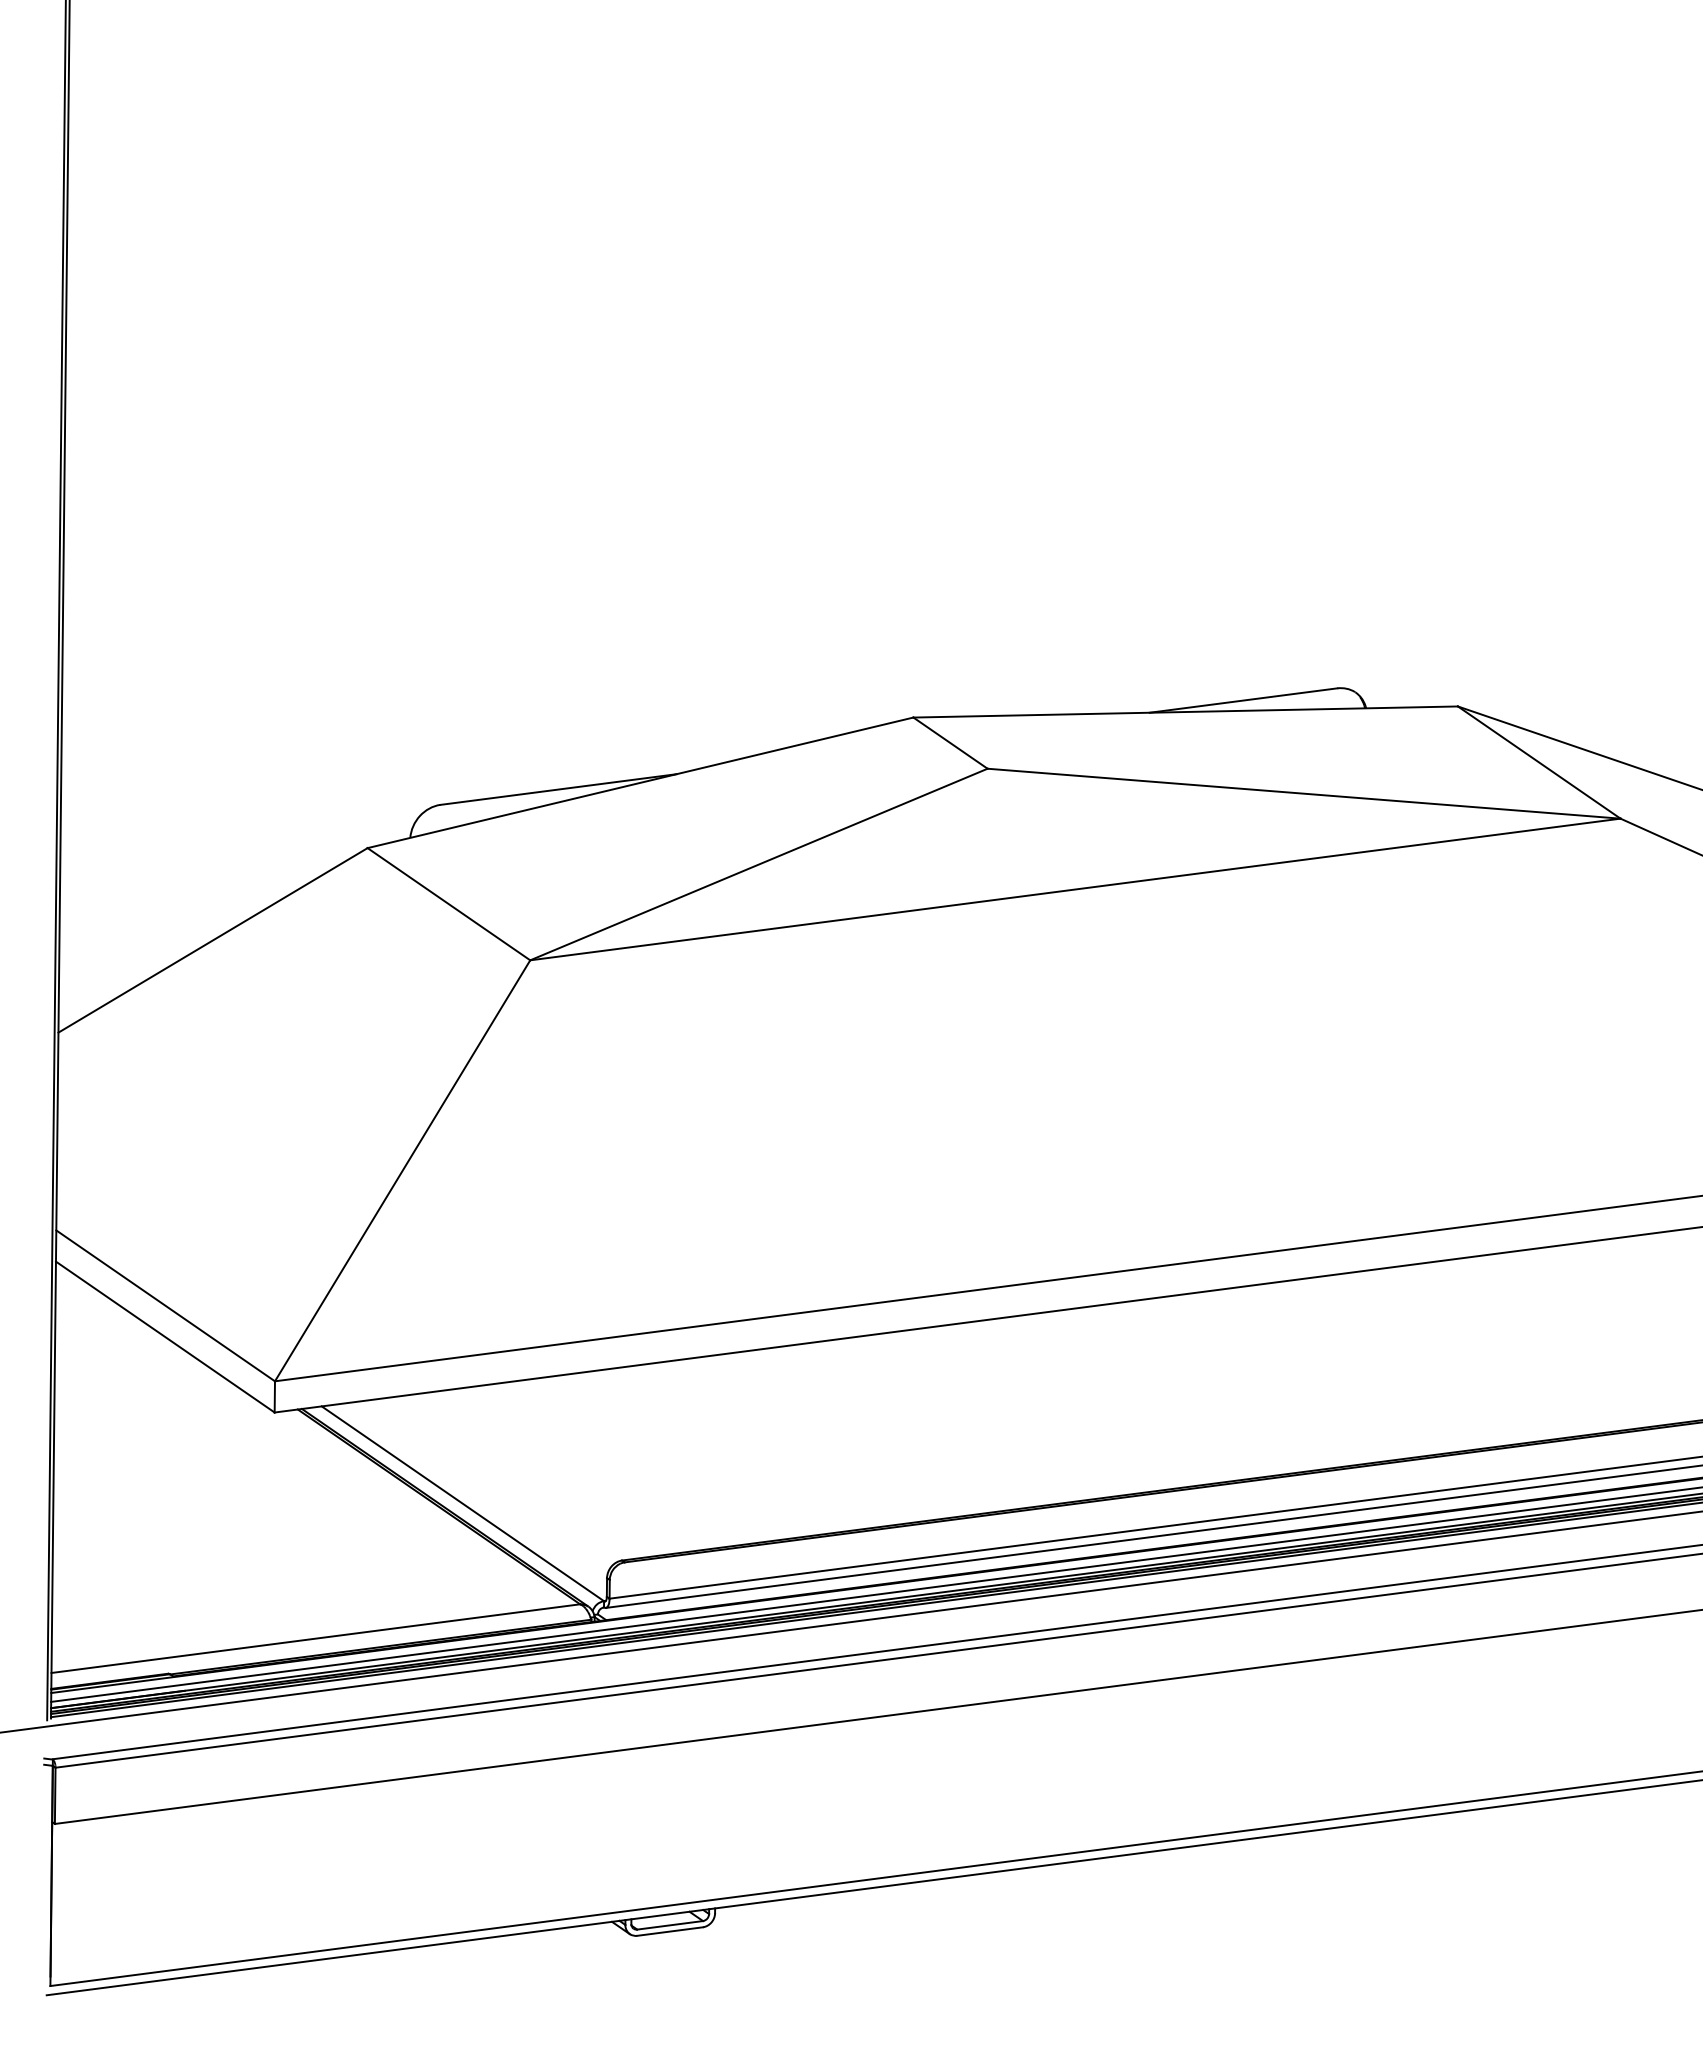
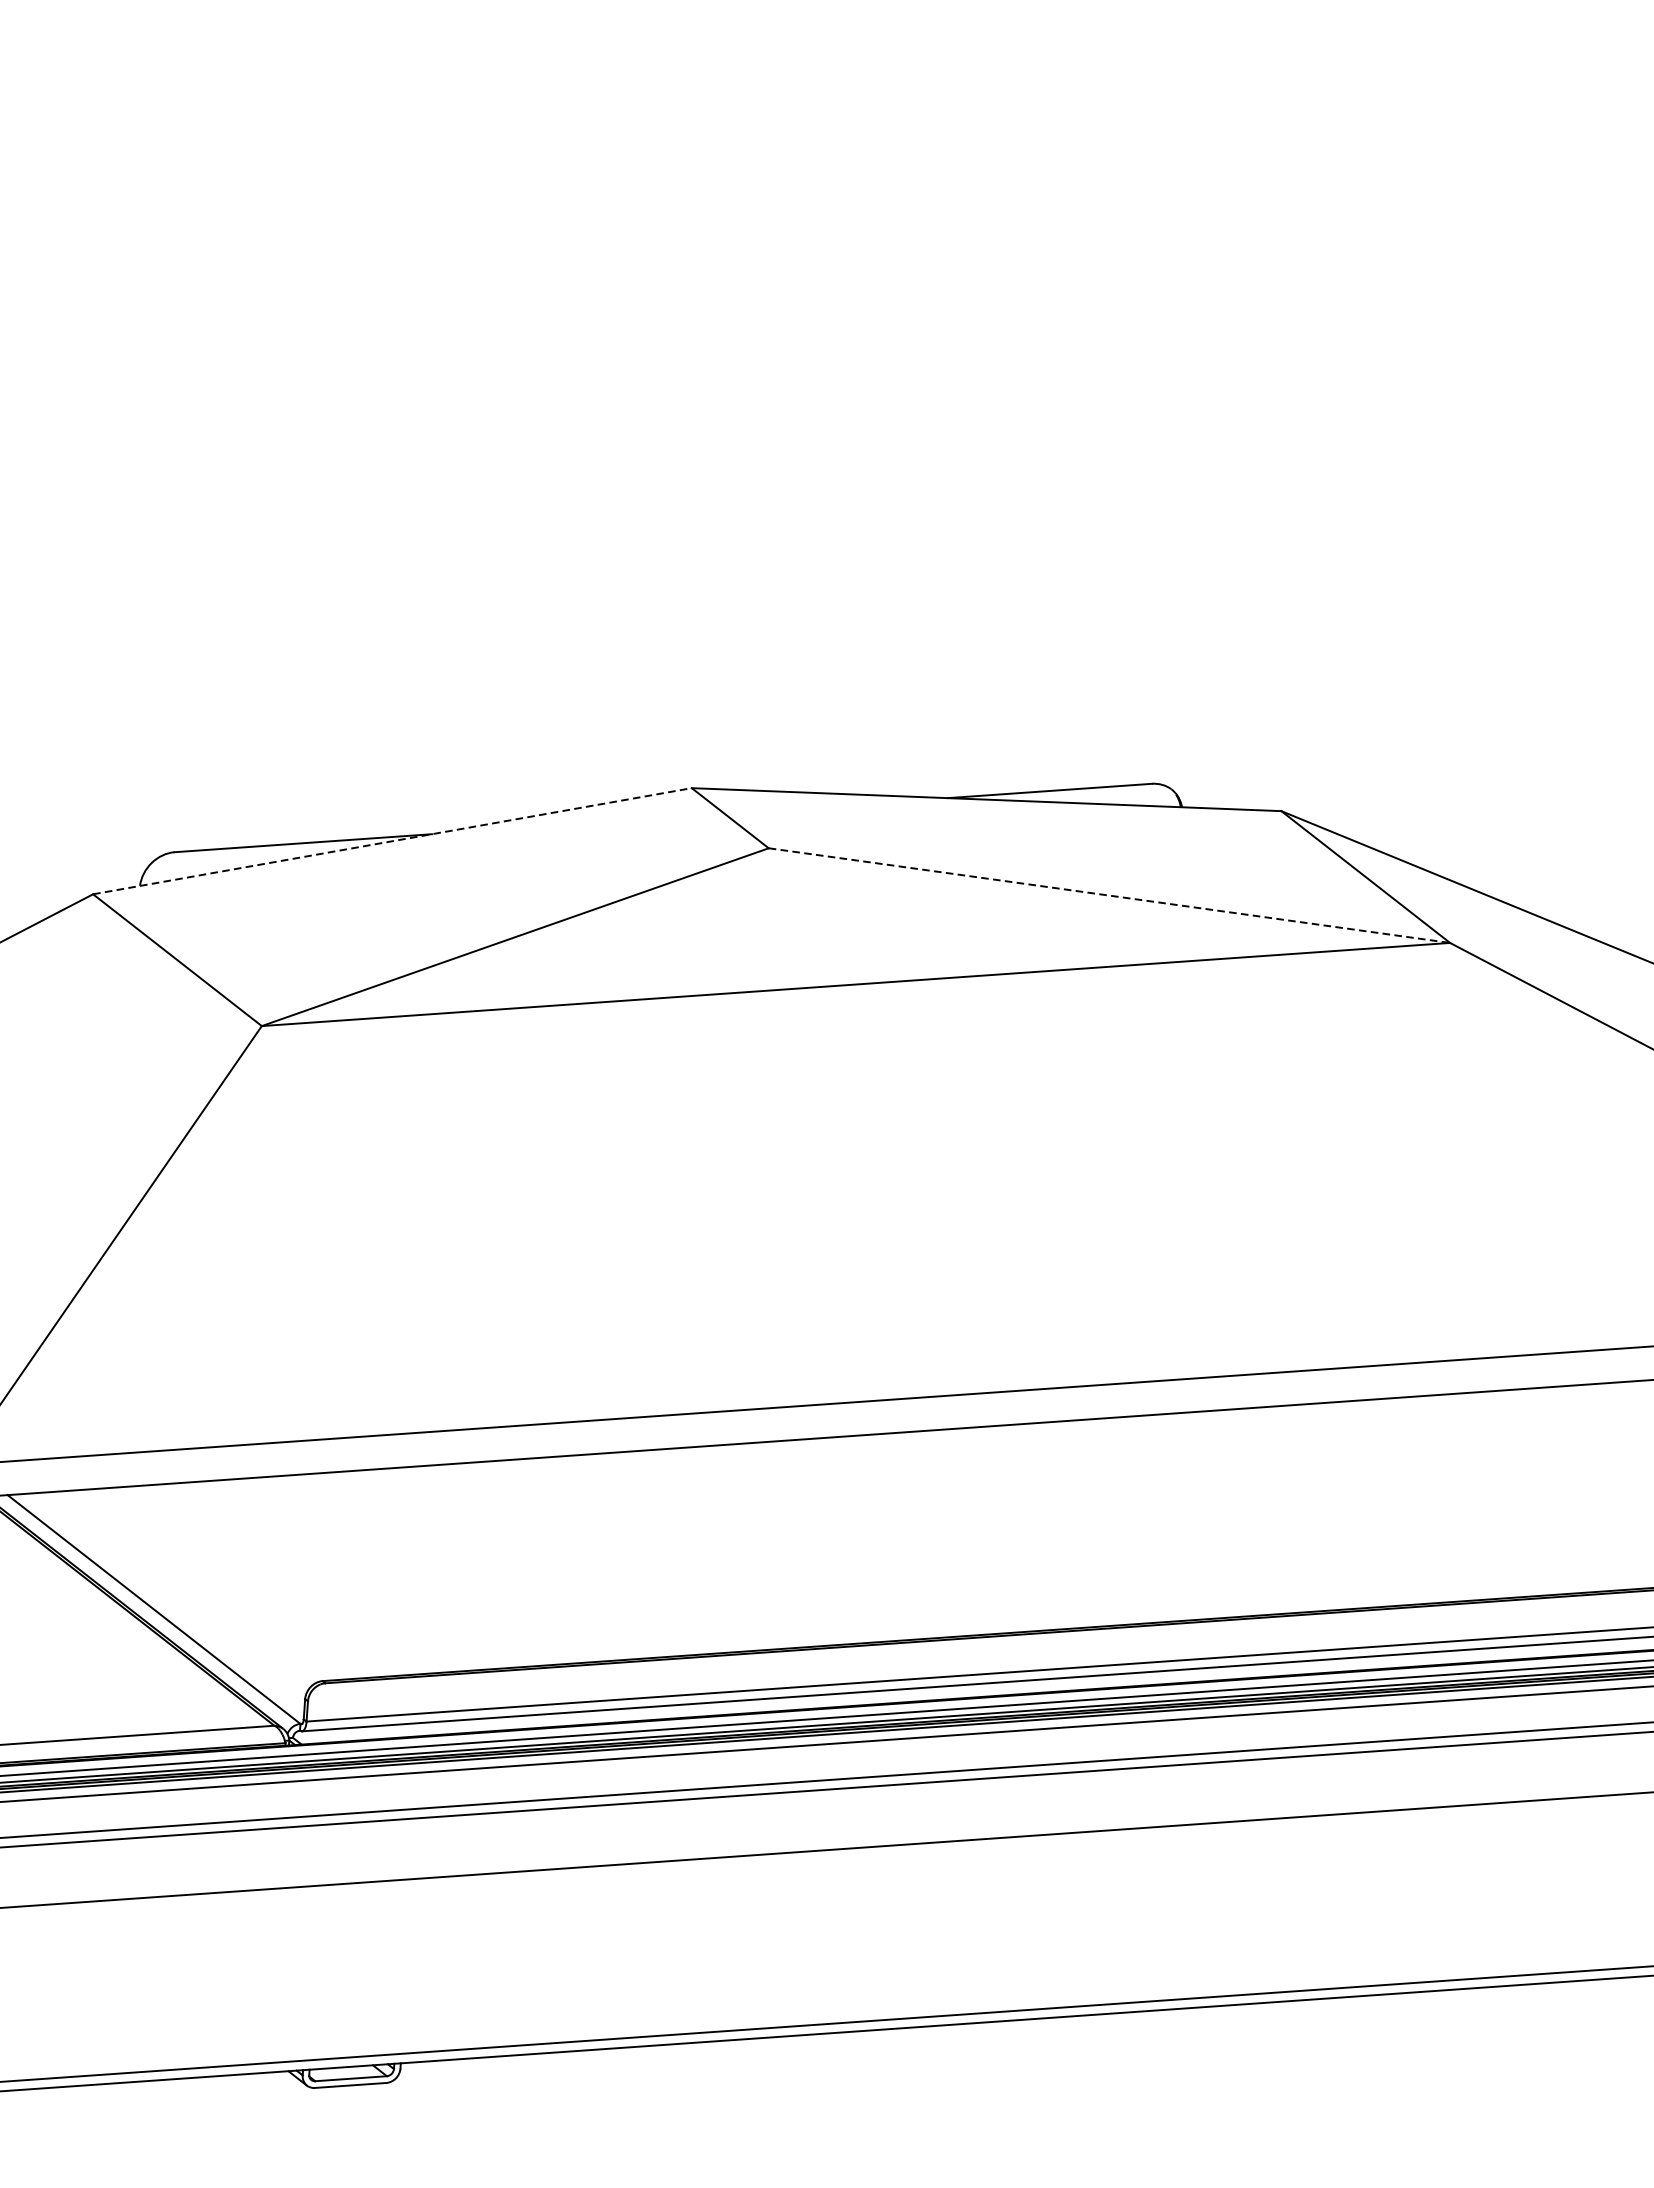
line: (640, 782) -> (392, 840), solid -> dashed
line: (1304, 793) -> (1109, 895), solid -> dashed

